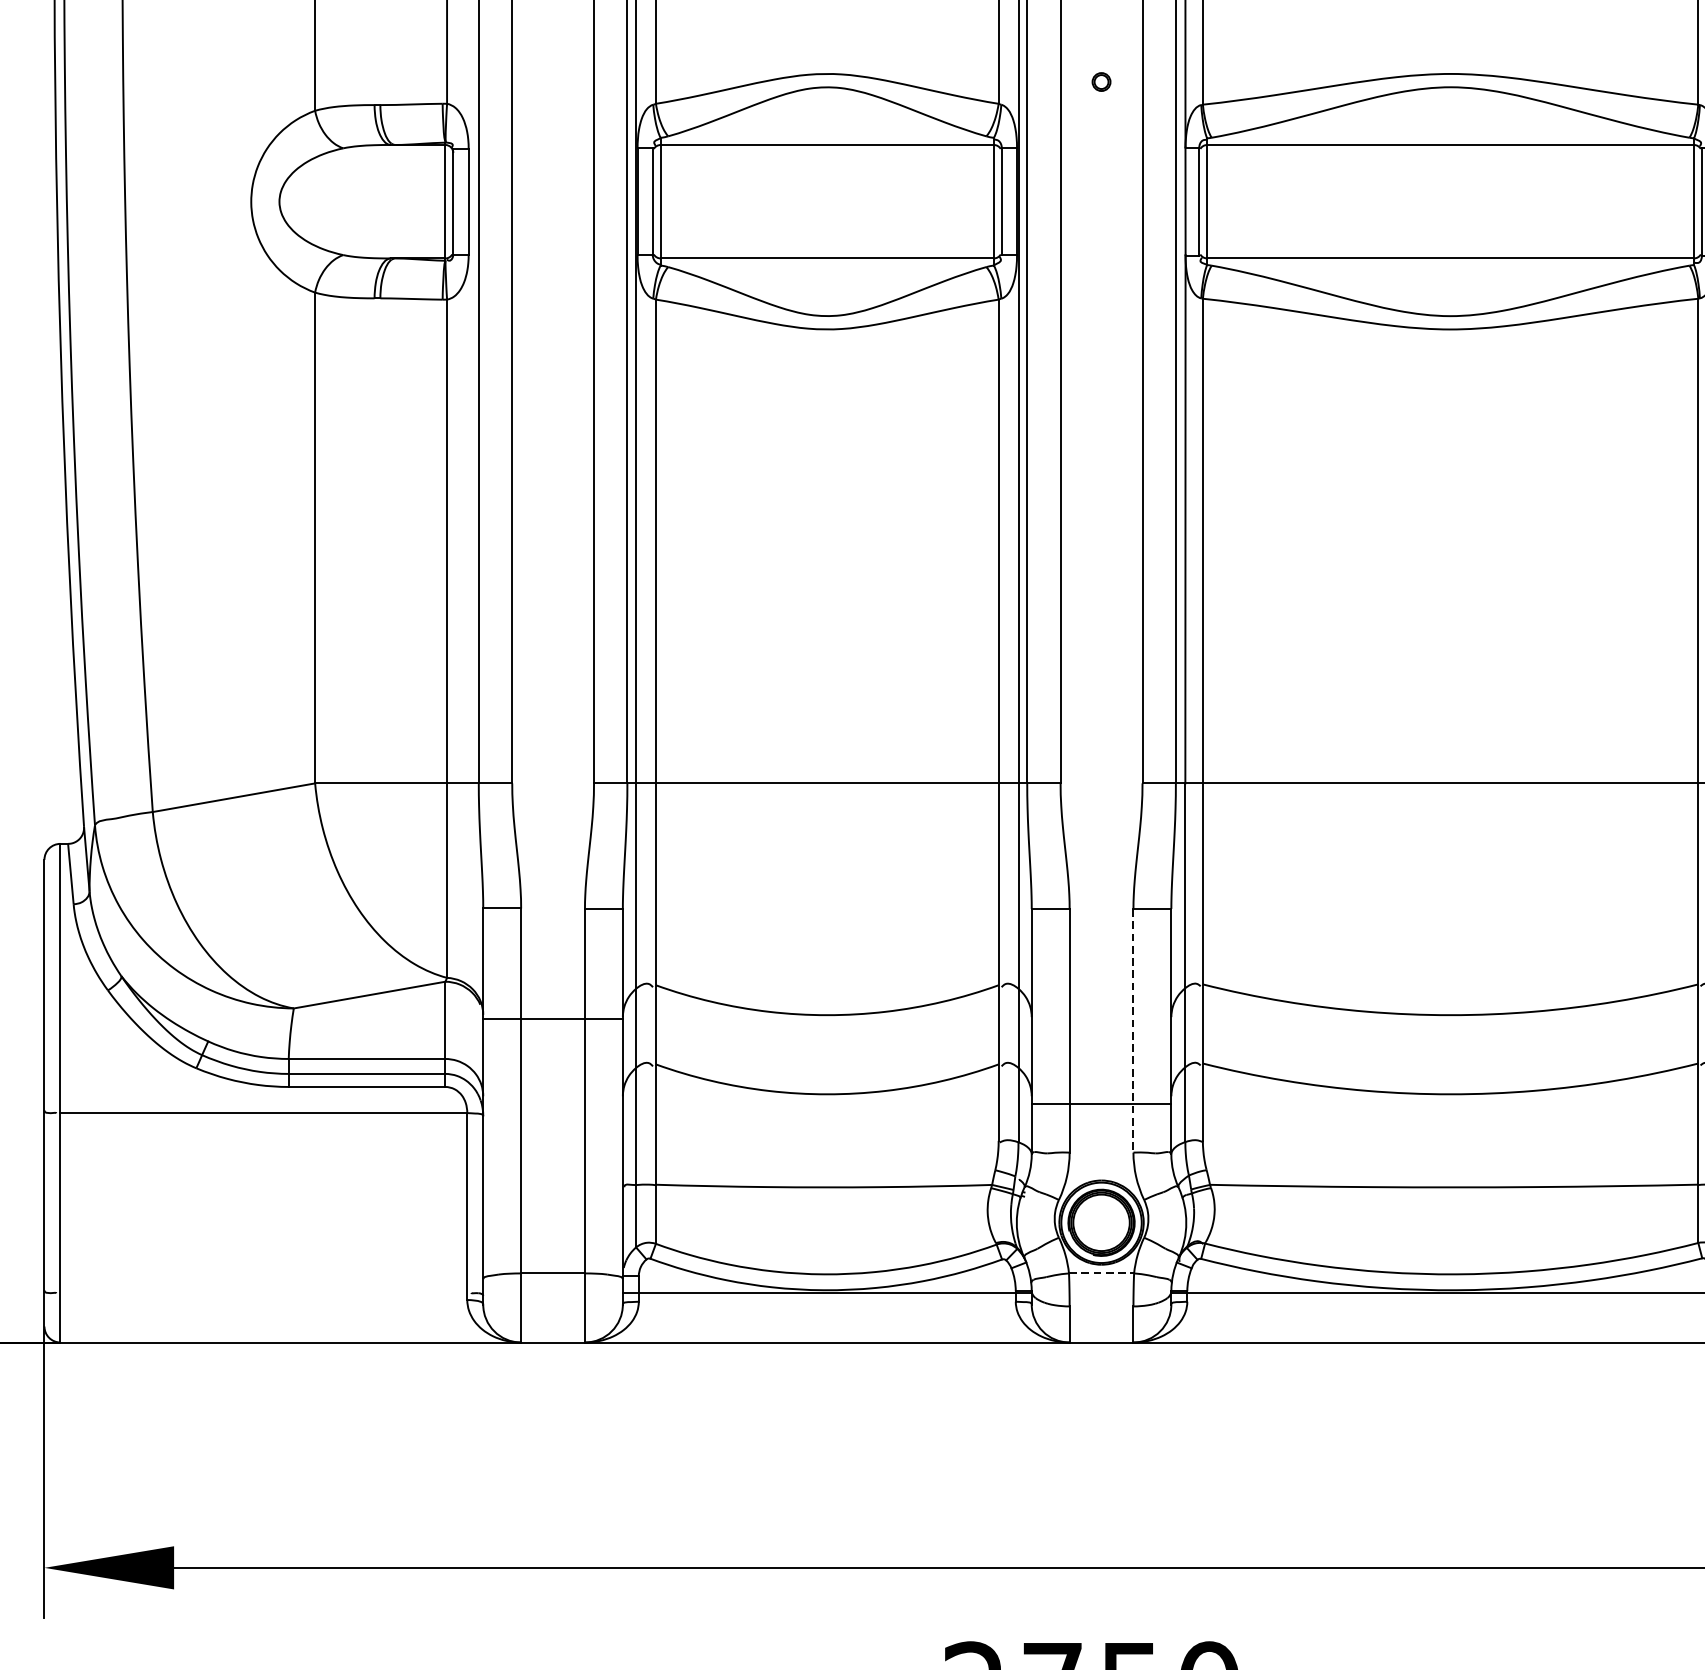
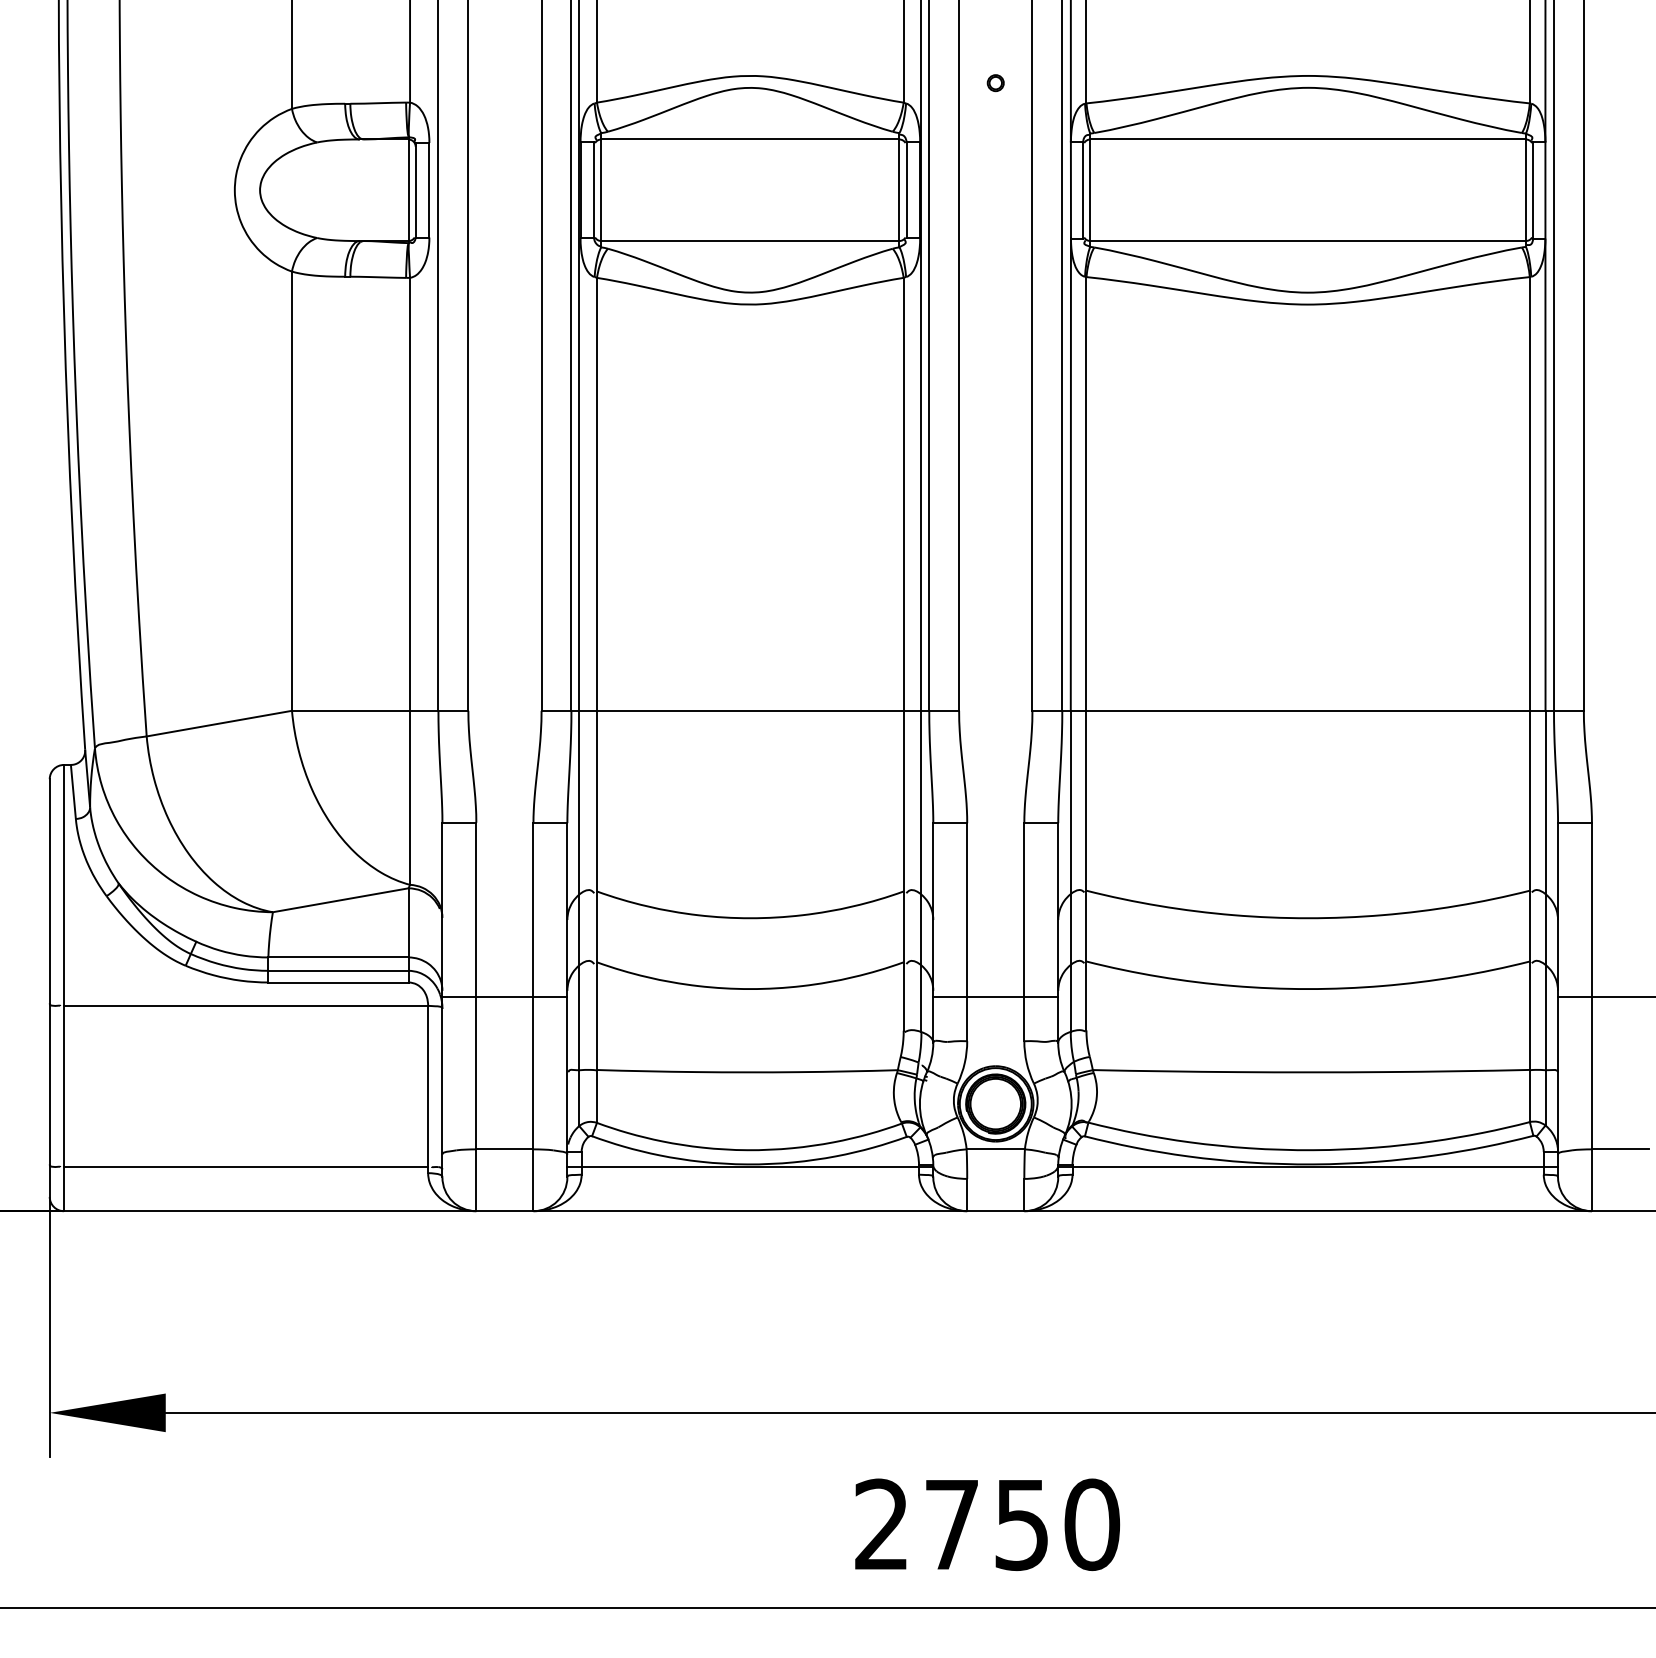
line: (552, 1018) -> (504, 997), moved
line: (1133, 1031) -> (1024, 932), dashed -> solid
line: (1102, 1273) -> (996, 1149), dashed -> solid
line: (264, 1292) -> (246, 1166), added

